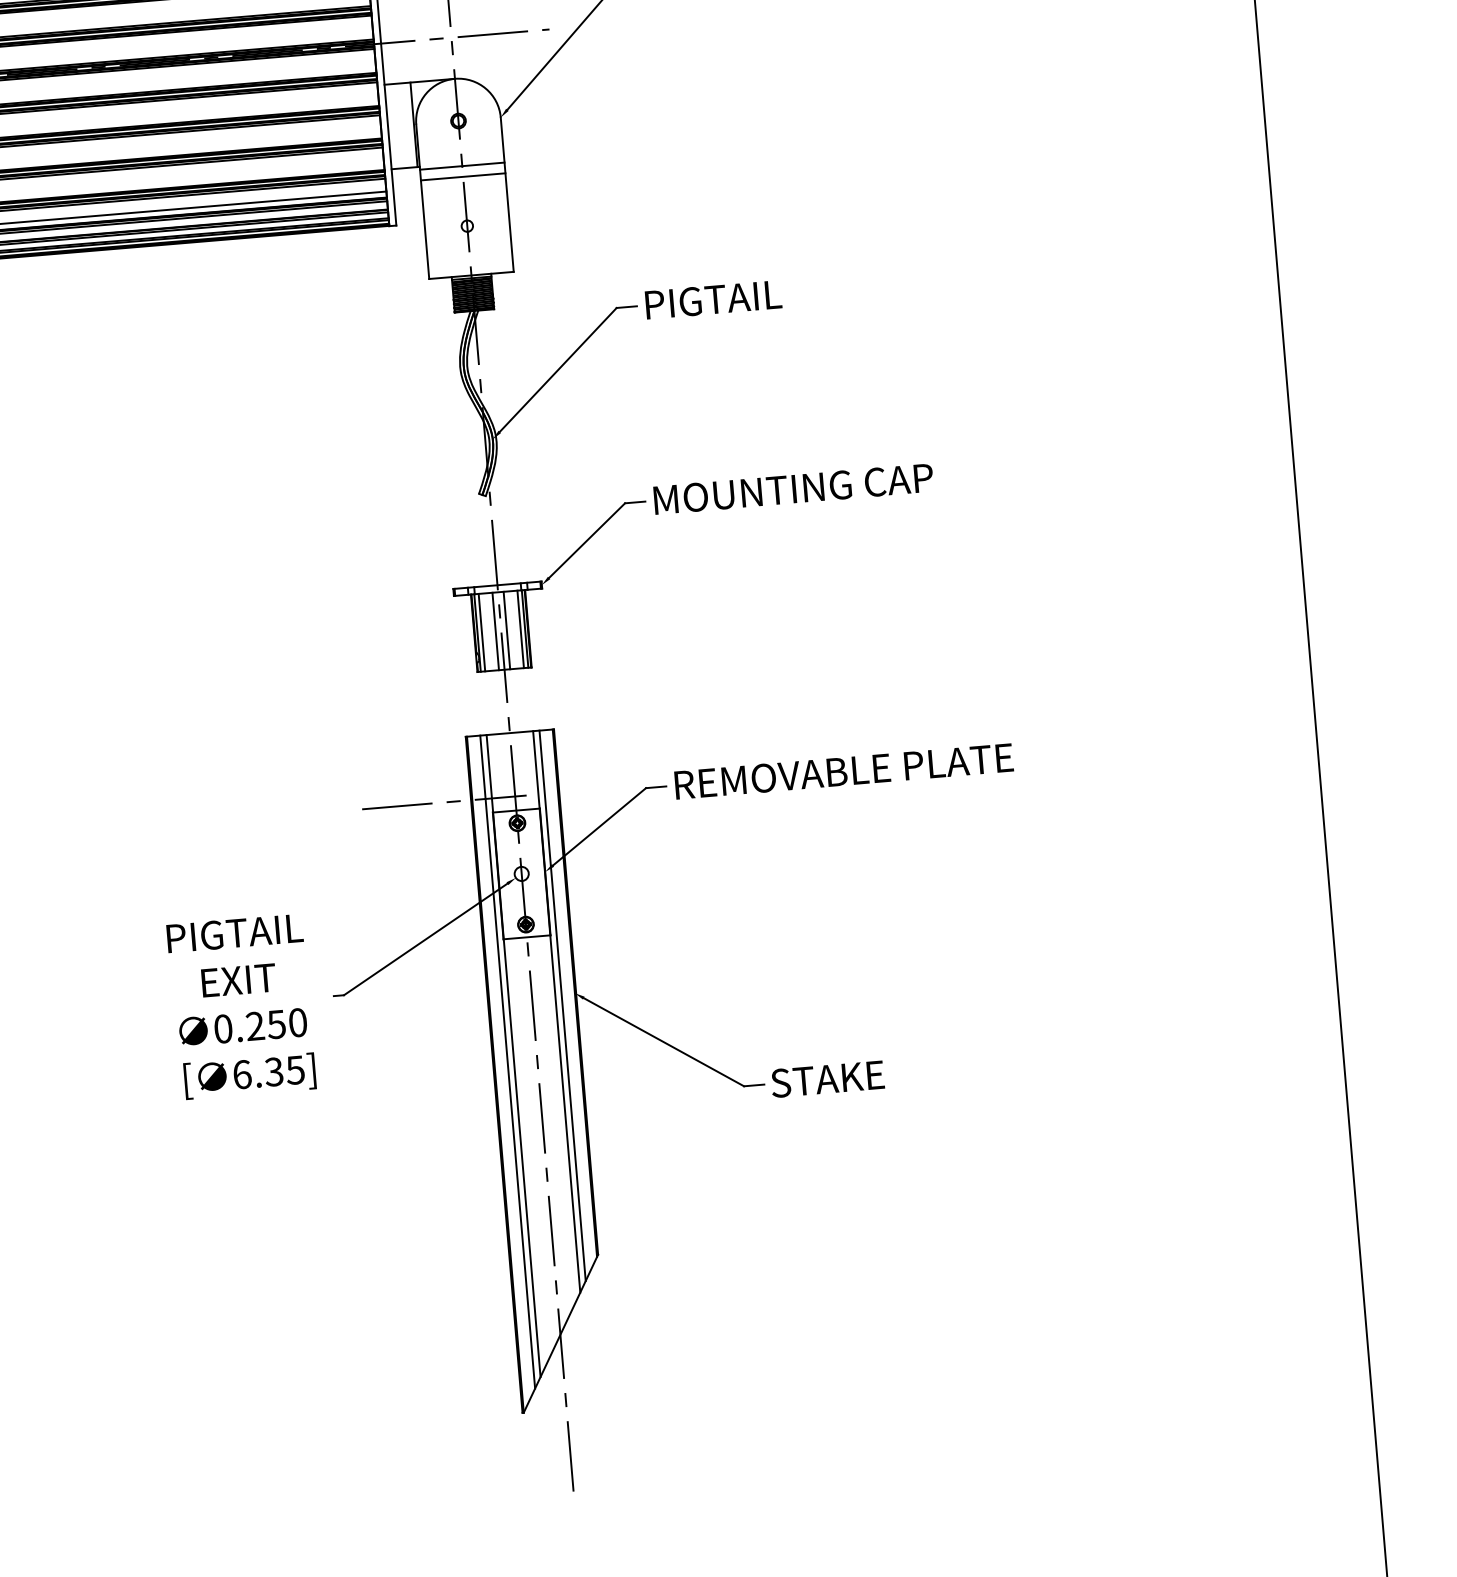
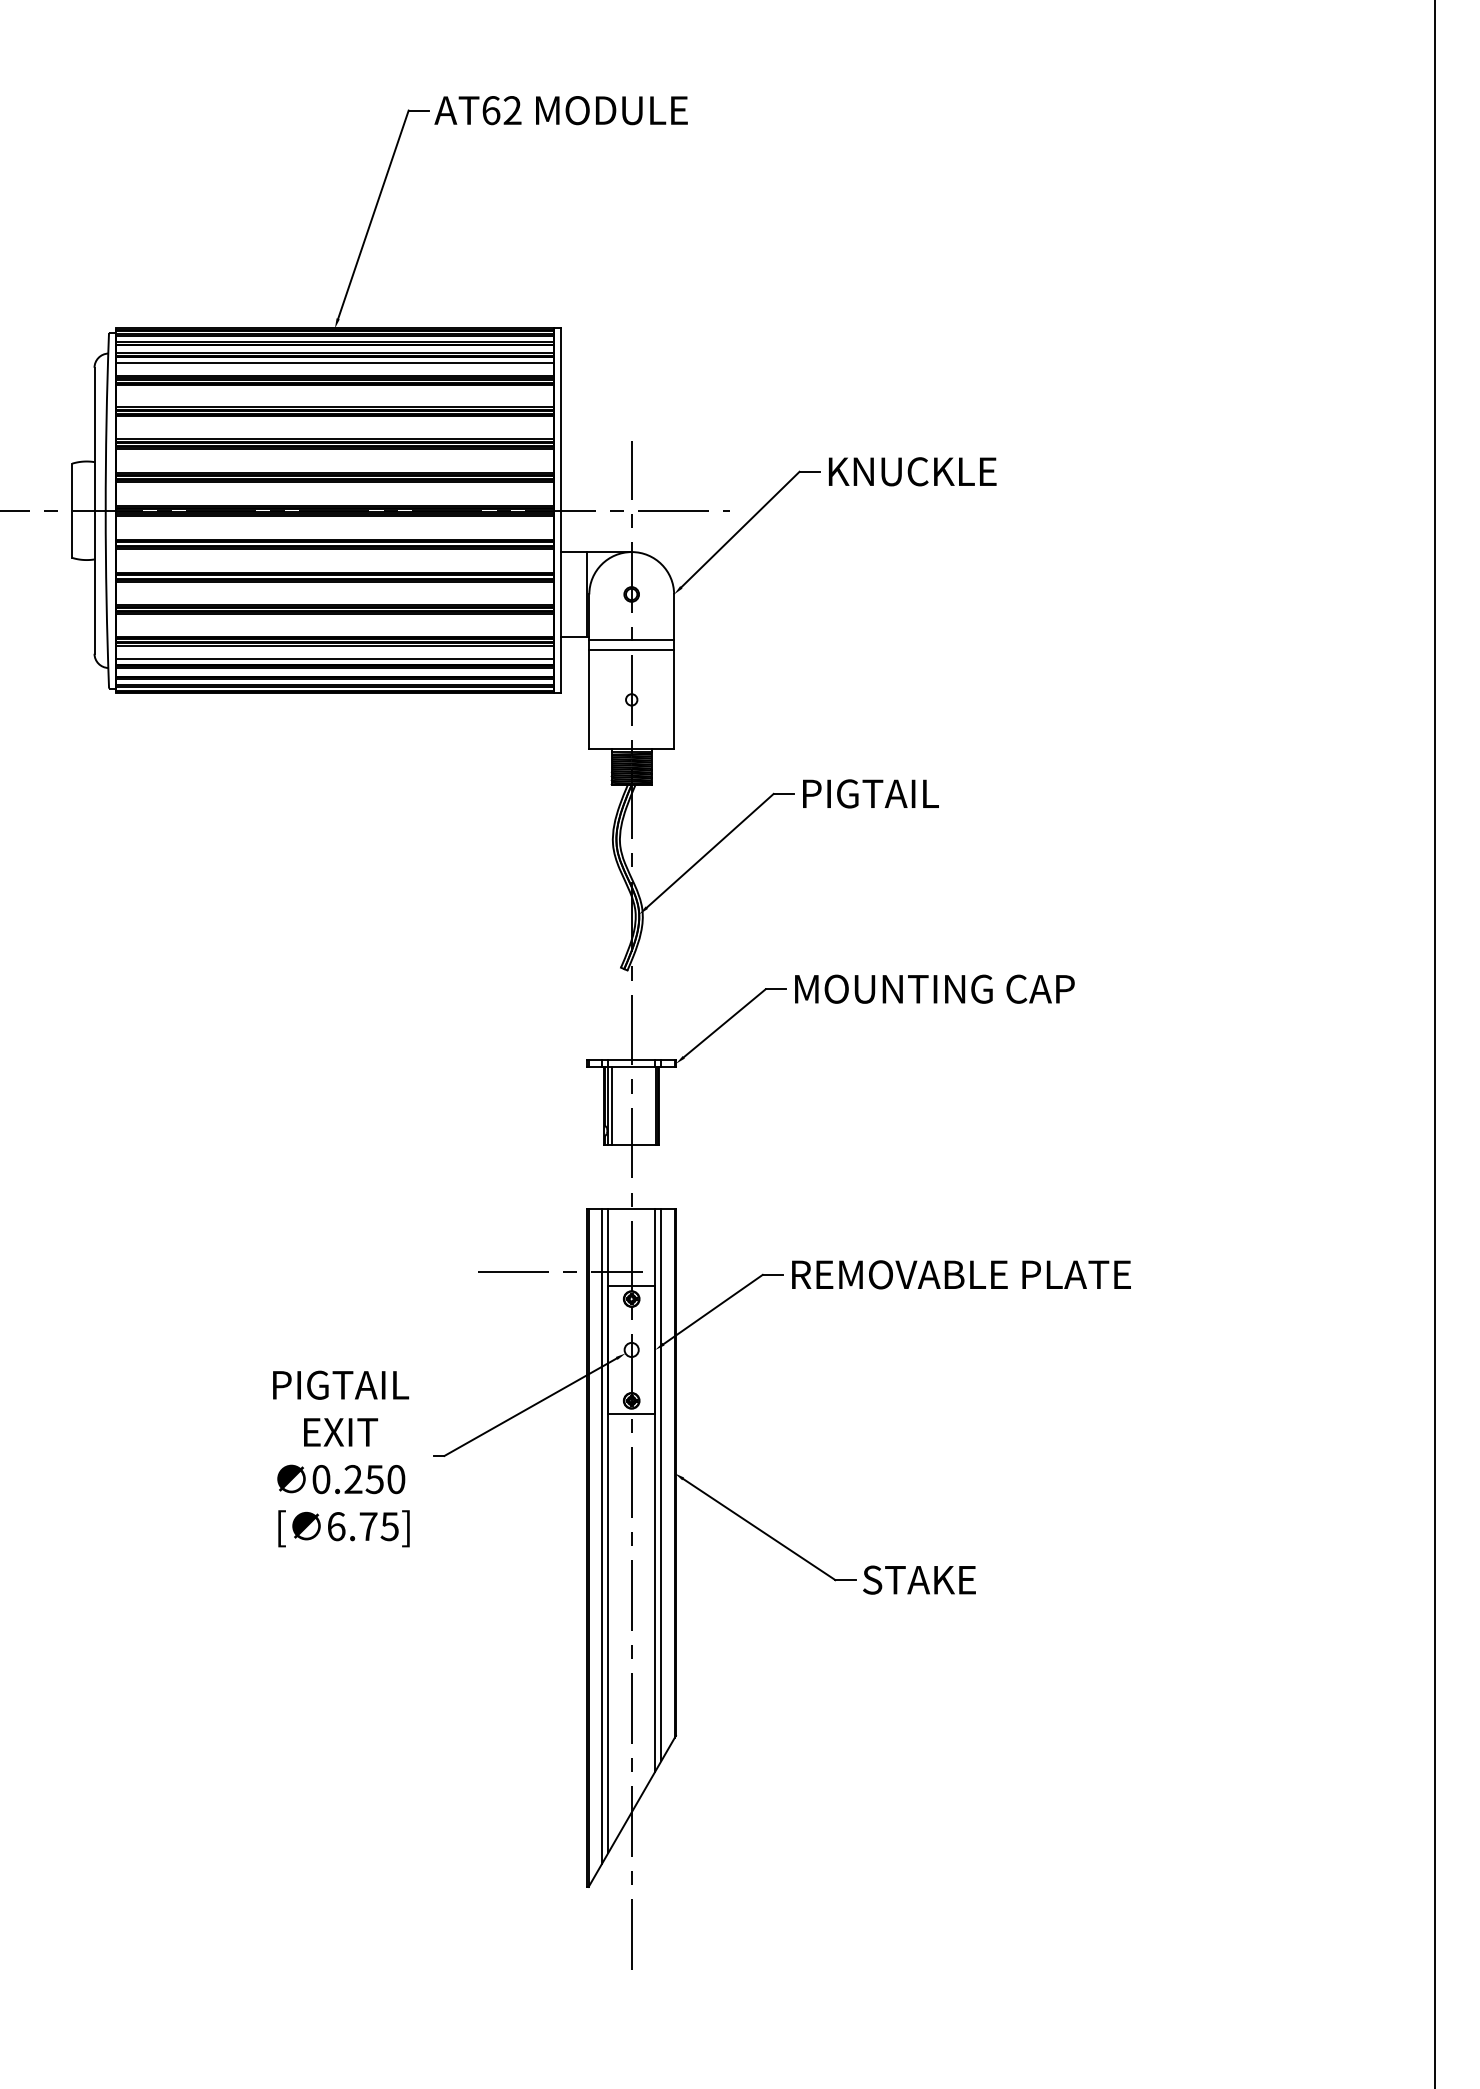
line: (521, 629) -> (651, 1106), removed
line: (507, 630) -> (637, 1106), removed
line: (496, 631) -> (626, 1106), removed
text: (274, 1071) -> (368, 1526), 6.35] -> 6.75]

